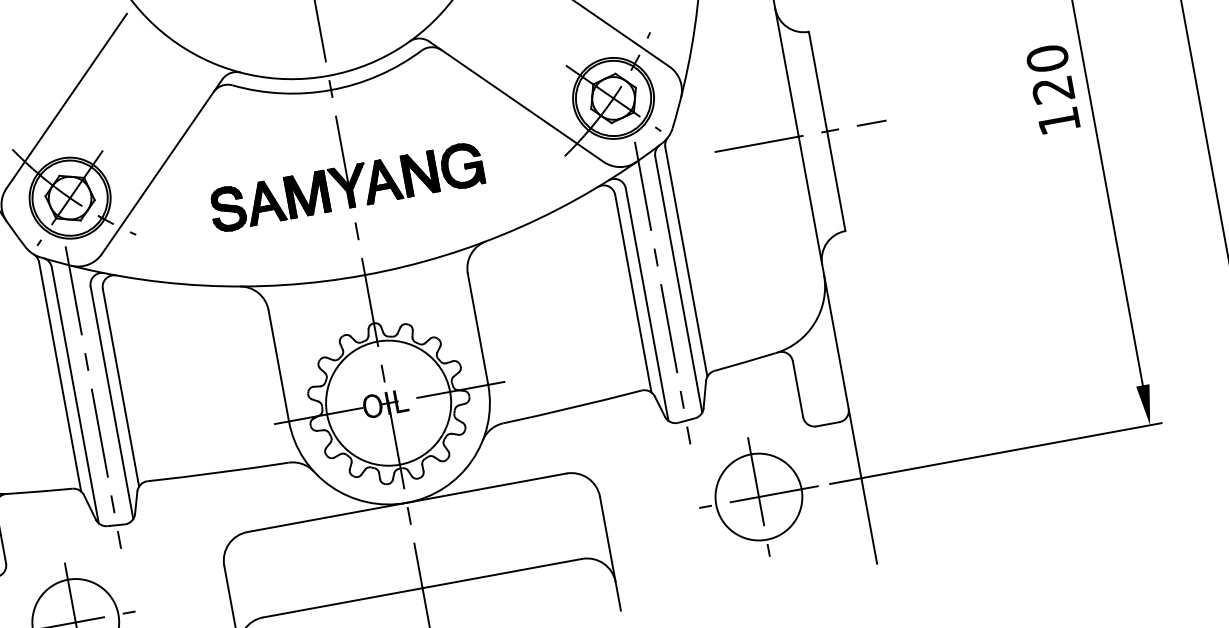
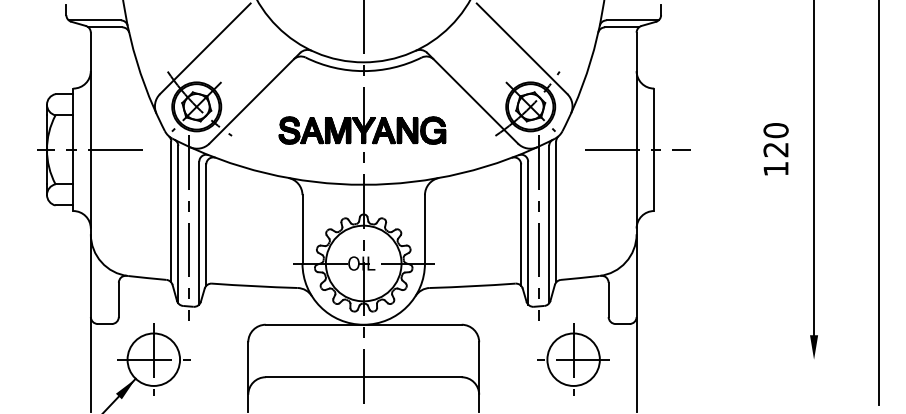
text: (1052, 89) -> (775, 149), moved
line: (996, 453) -> (719, 359), removed

